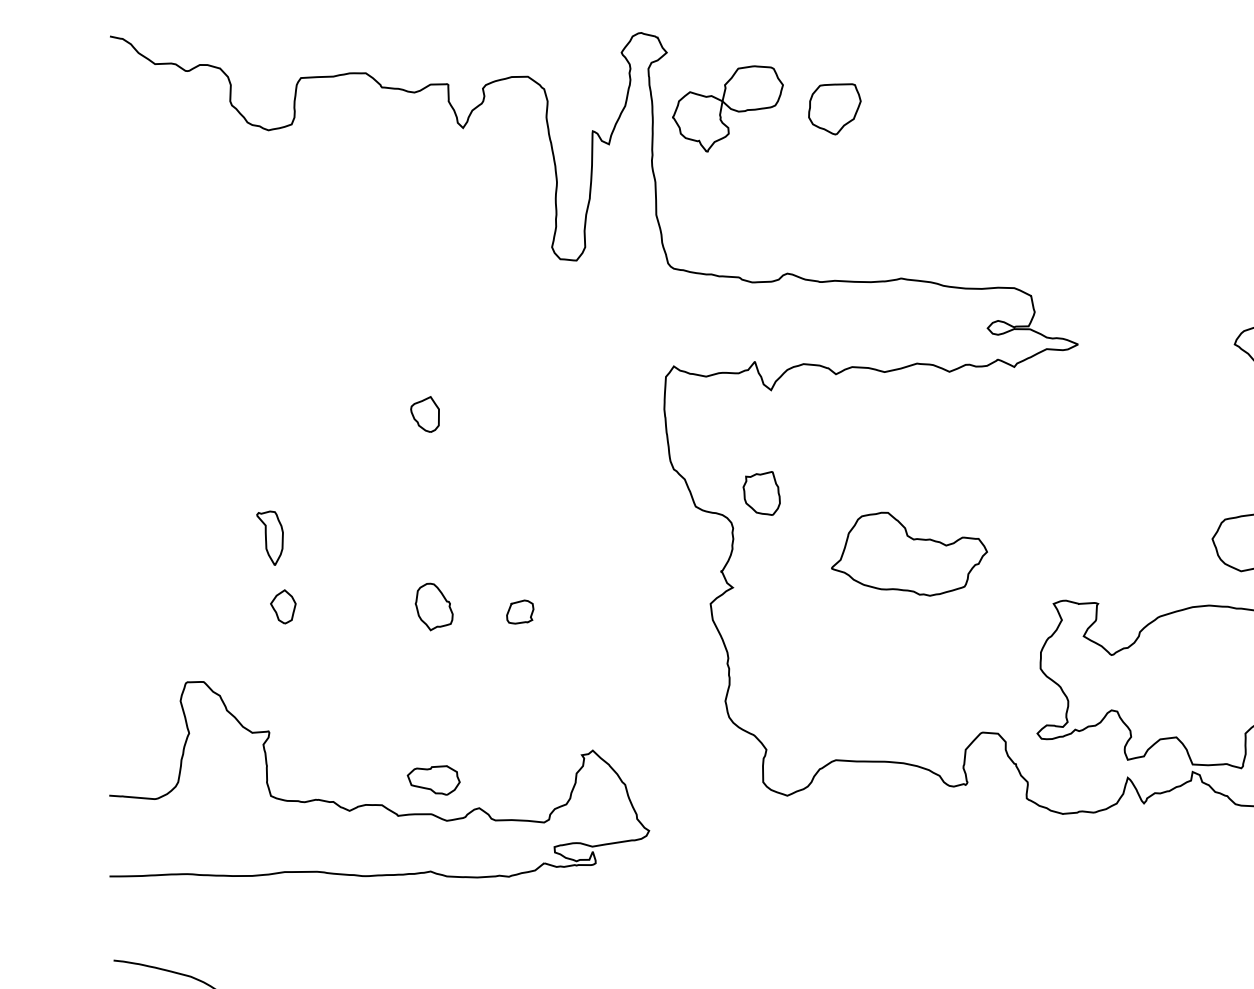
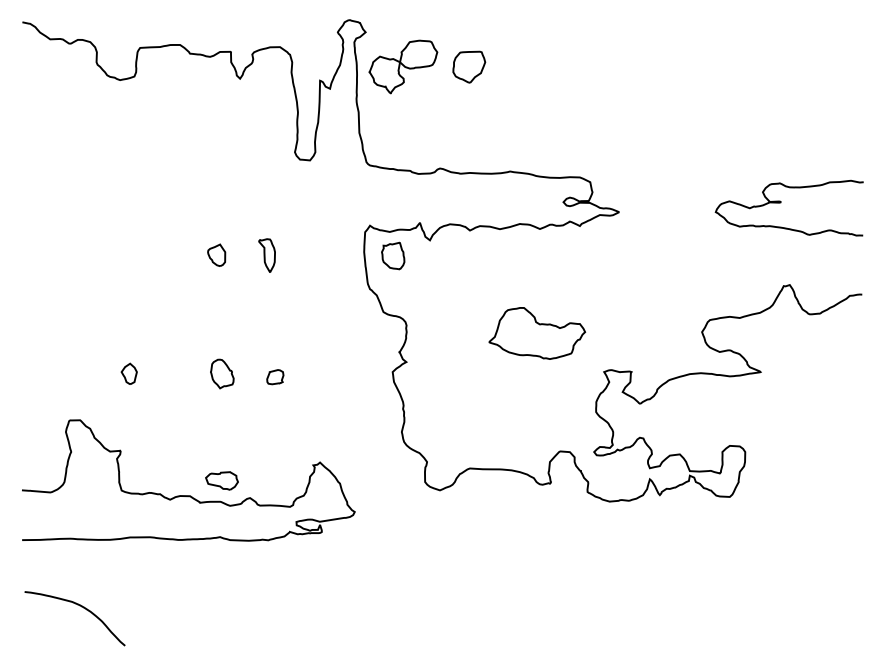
part: (762, 492) -> (393, 255), moved
part: (269, 538) -> (266, 255), moved
part: (909, 554) -> (537, 333), moved

